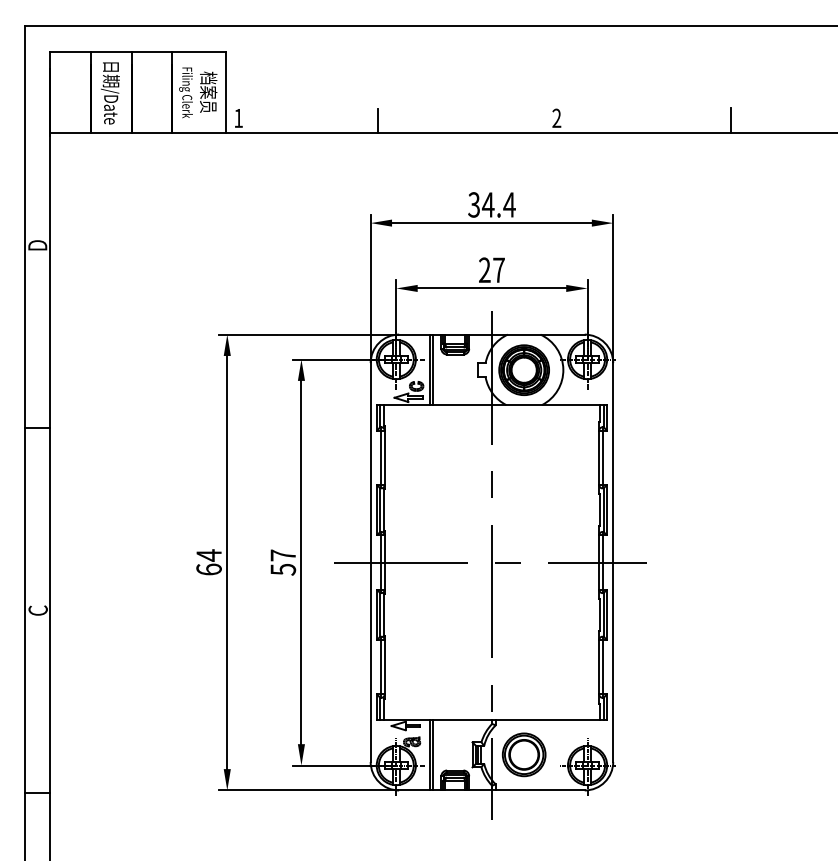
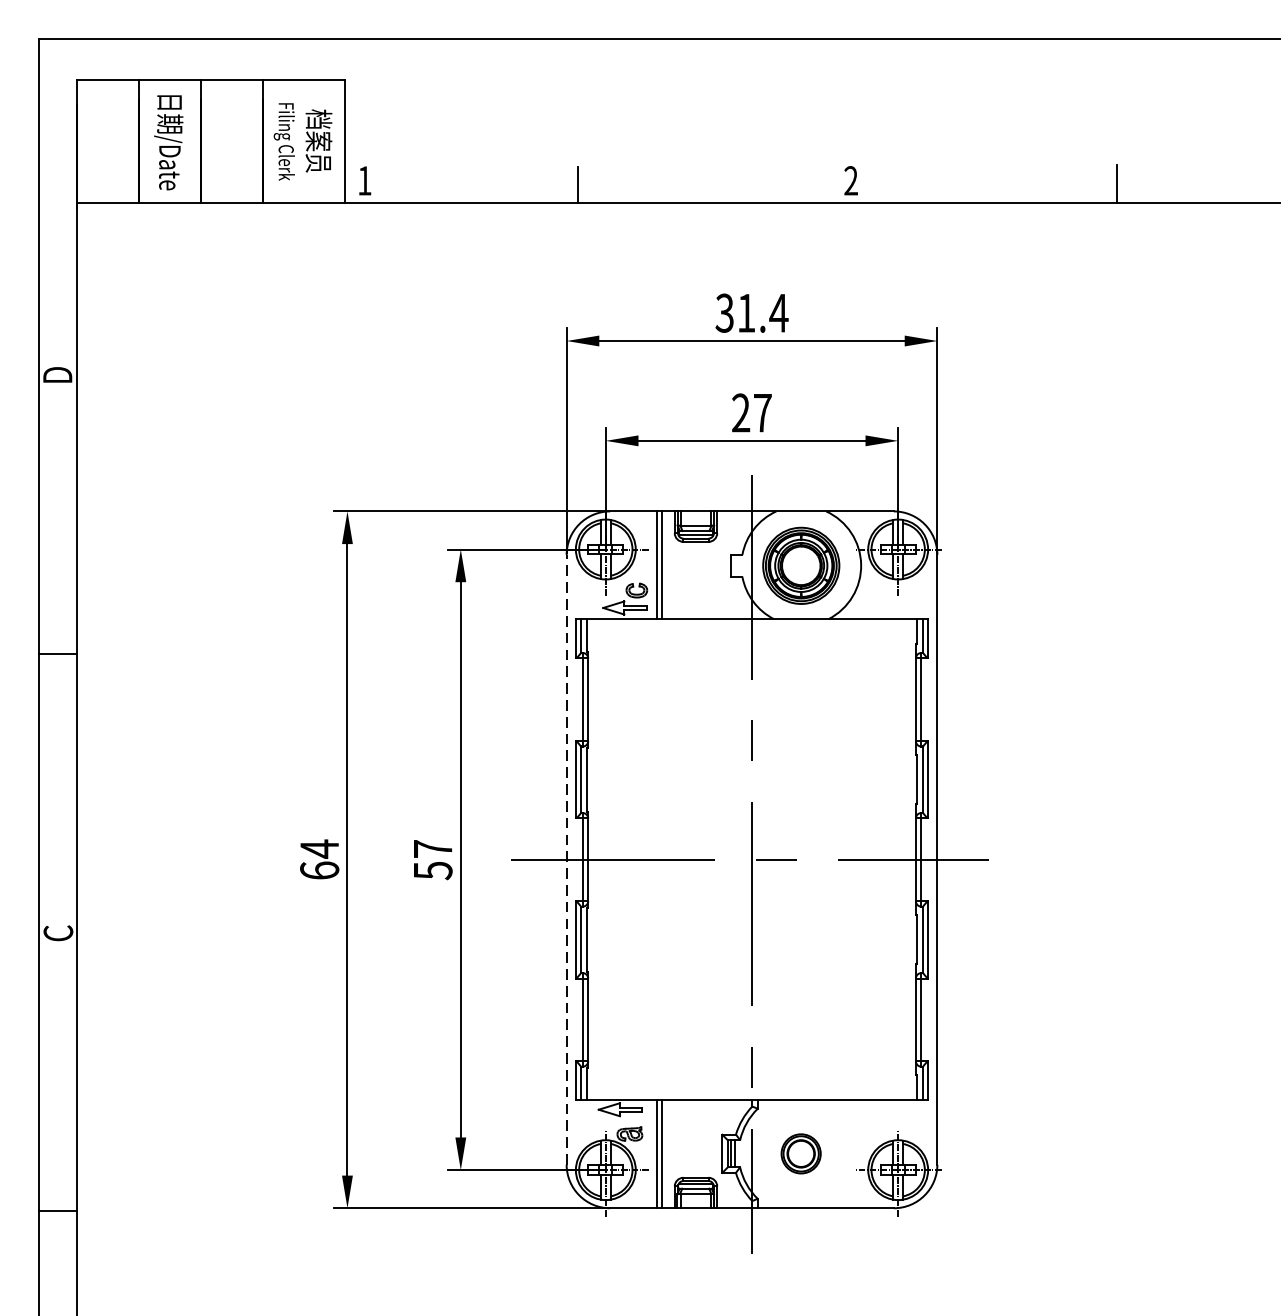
text: (487, 204) -> (745, 312), 34.4 -> 31.4
line: (370, 562) -> (566, 859), solid -> dashed
part: (523, 754) -> (800, 1153), size x0.6

